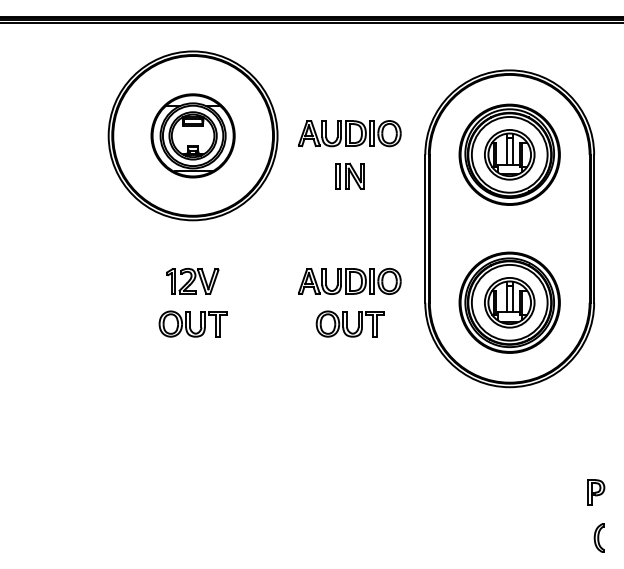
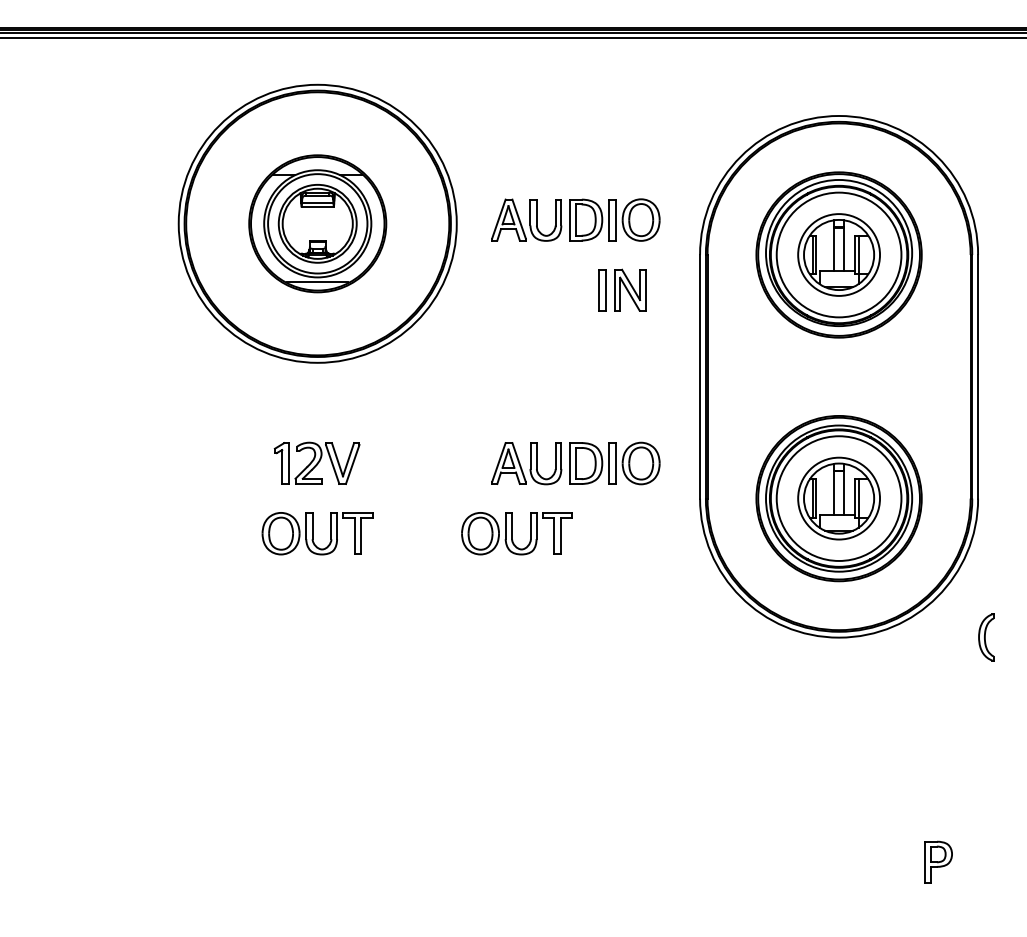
part: (349, 175) -> (621, 289), moved
part: (349, 323) -> (515, 532), moved
part: (596, 492) -> (939, 862), moved
part: (598, 537) -> (985, 636), moved

